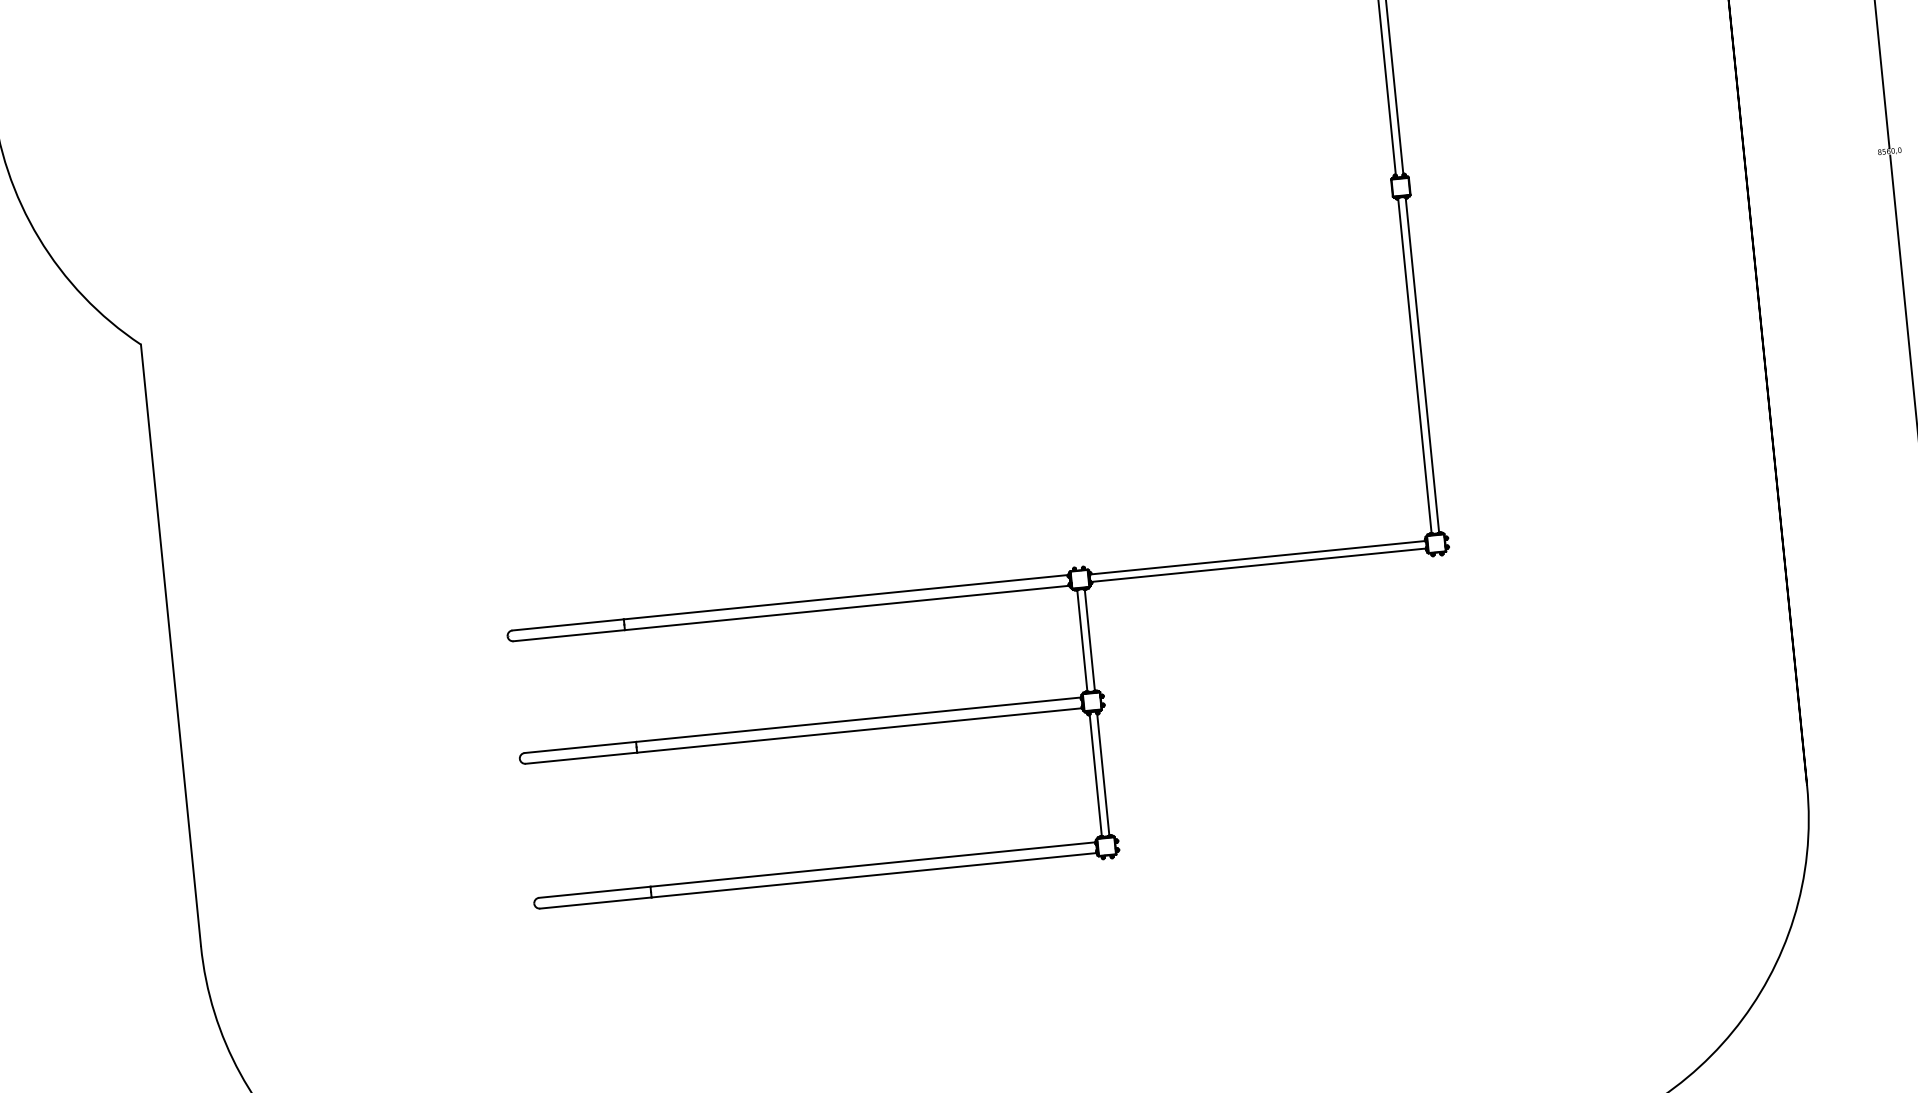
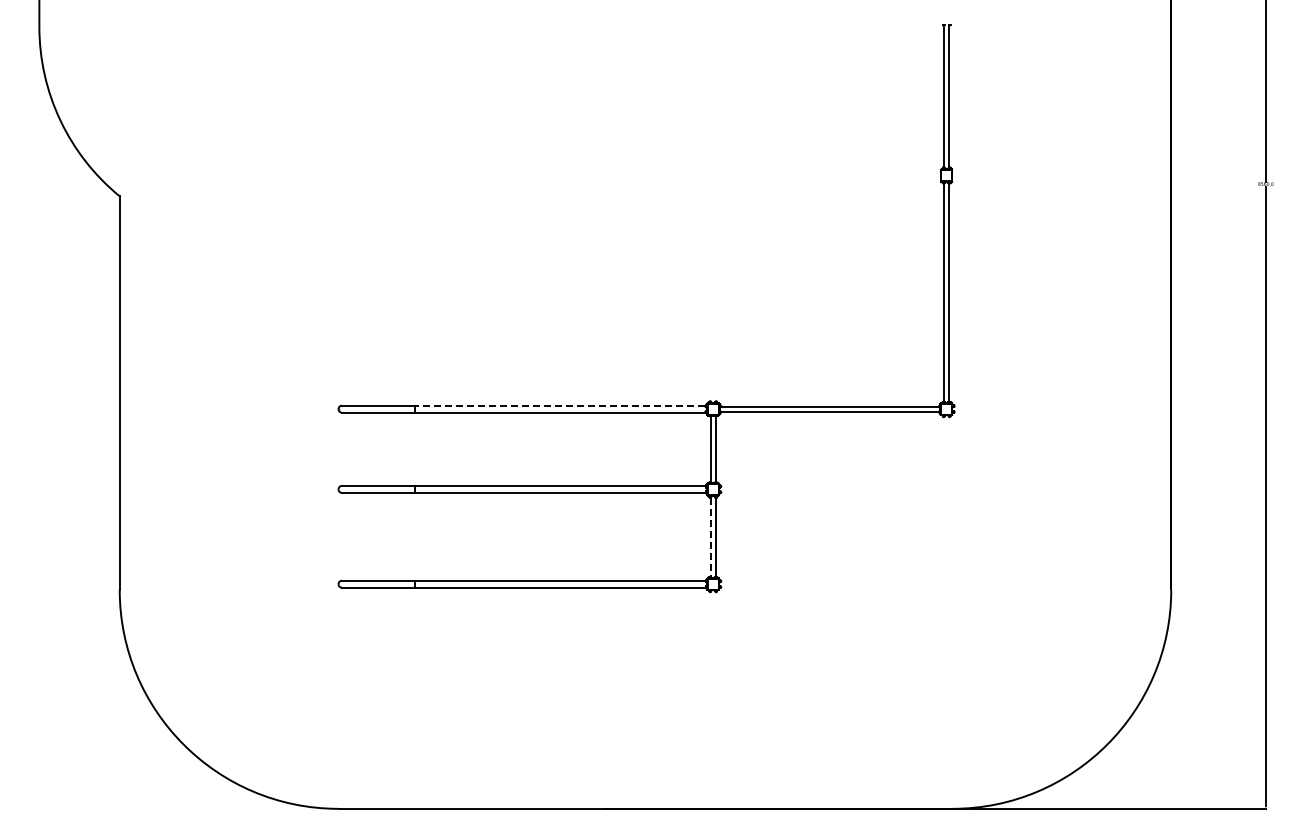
line: (844, 597) -> (559, 405), solid -> dashed
line: (1095, 777) -> (710, 538), solid -> dashed

